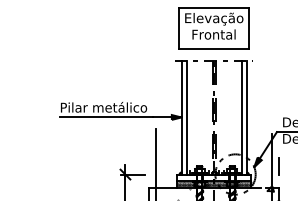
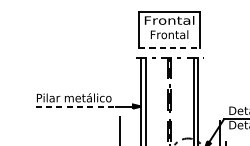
text: (214, 18) -> (169, 20), Elevação -> Frontal
line: (214, 49) -> (169, 47), solid -> dashed
line: (106, 117) -> (76, 106), solid -> dashed

